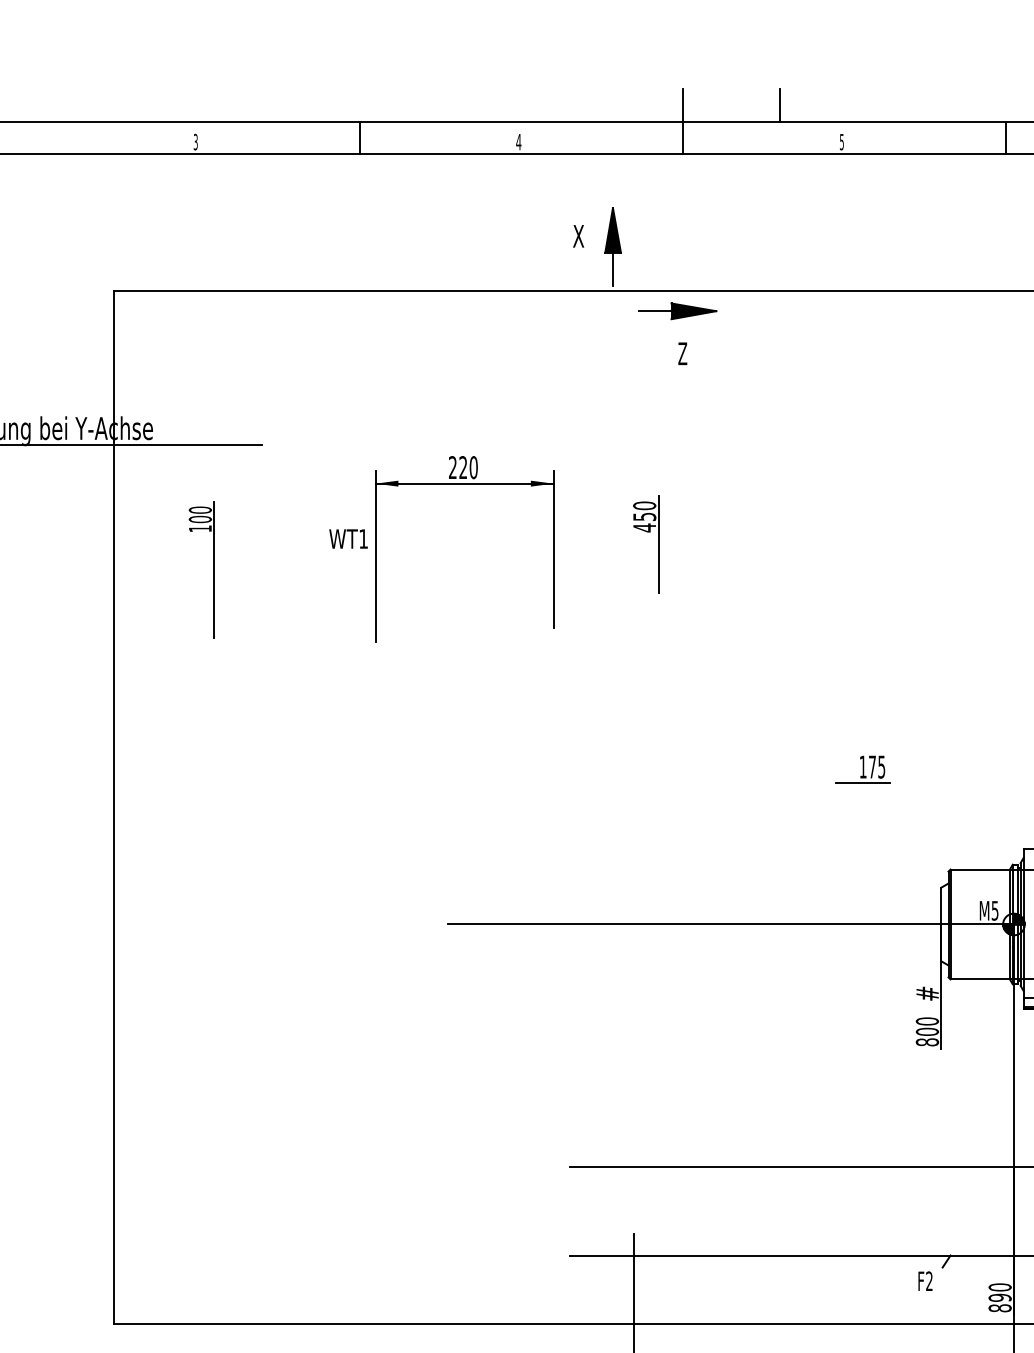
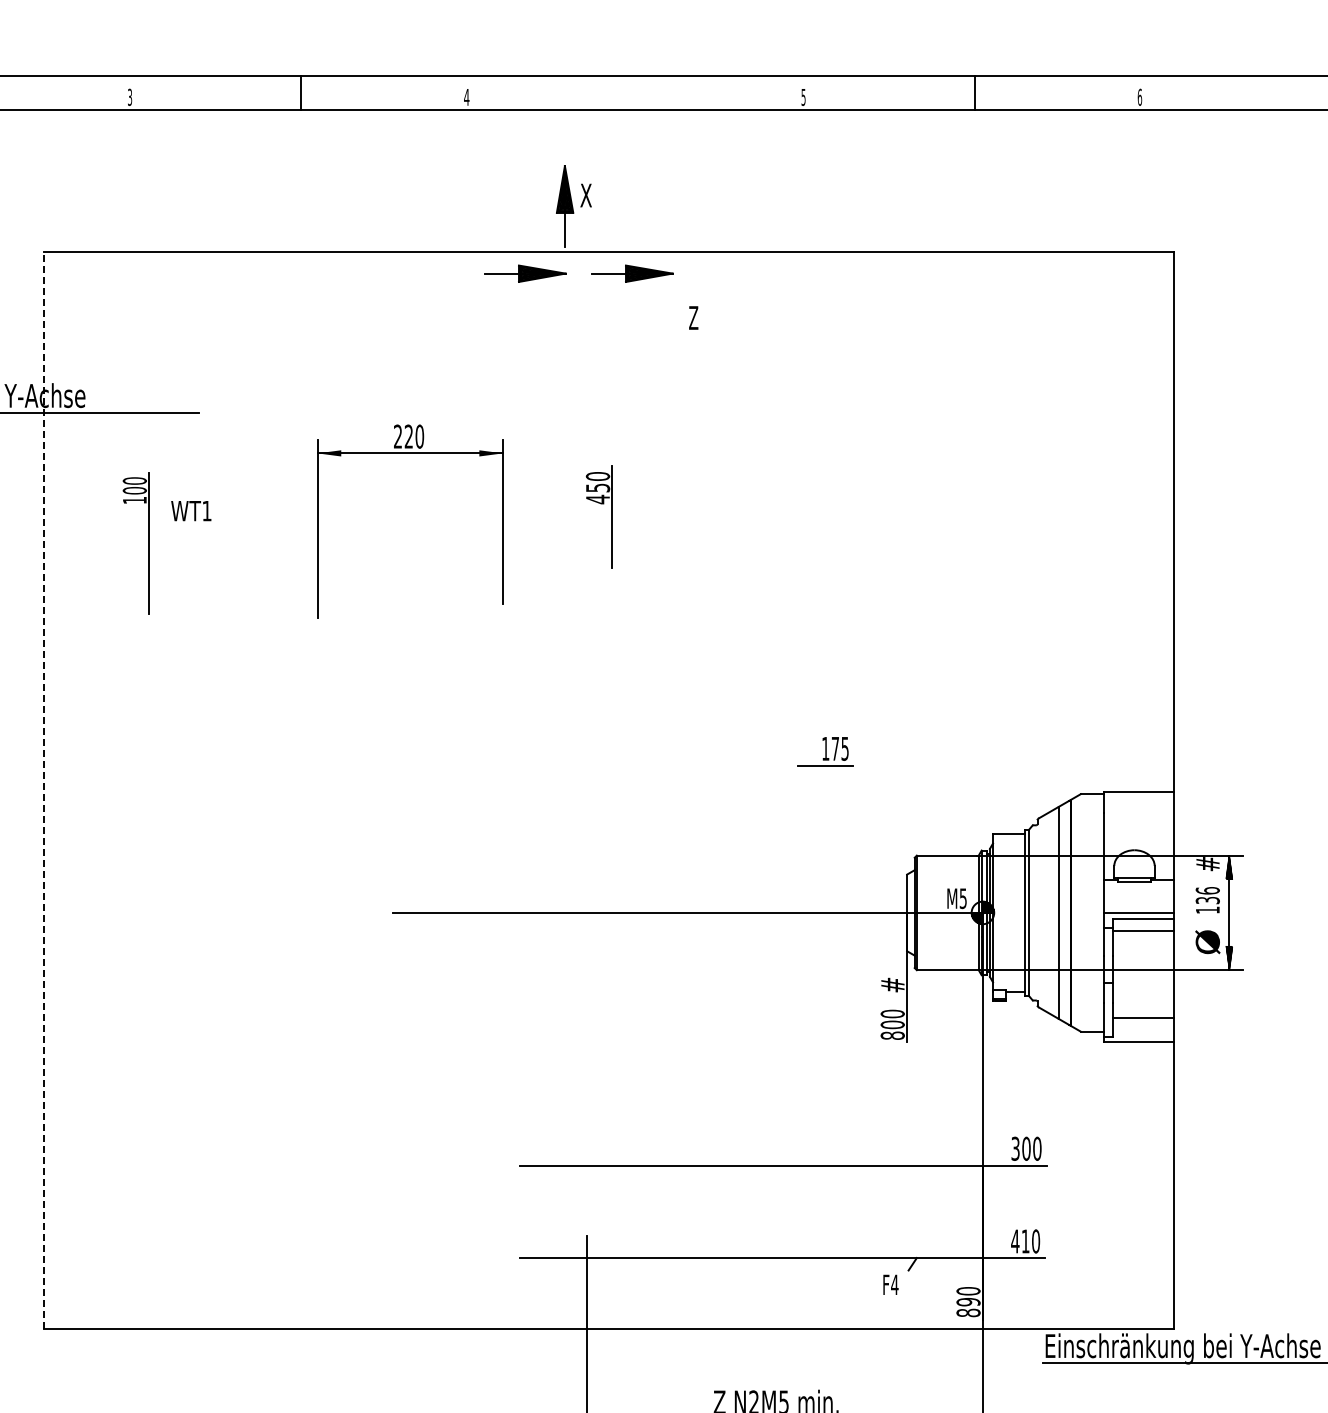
line: (779, 105) -> (738, 59), removed
line: (682, 121) -> (637, 75), removed
text: (578, 236) -> (585, 195), moved
part: (575, 311) -> (525, 273), added
text: (682, 353) -> (693, 317), moved
text: (348, 539) -> (191, 511), moved
line: (113, 807) -> (44, 790), solid -> dashed
text: (929, 1280) -> (894, 1284), F2 -> F4

